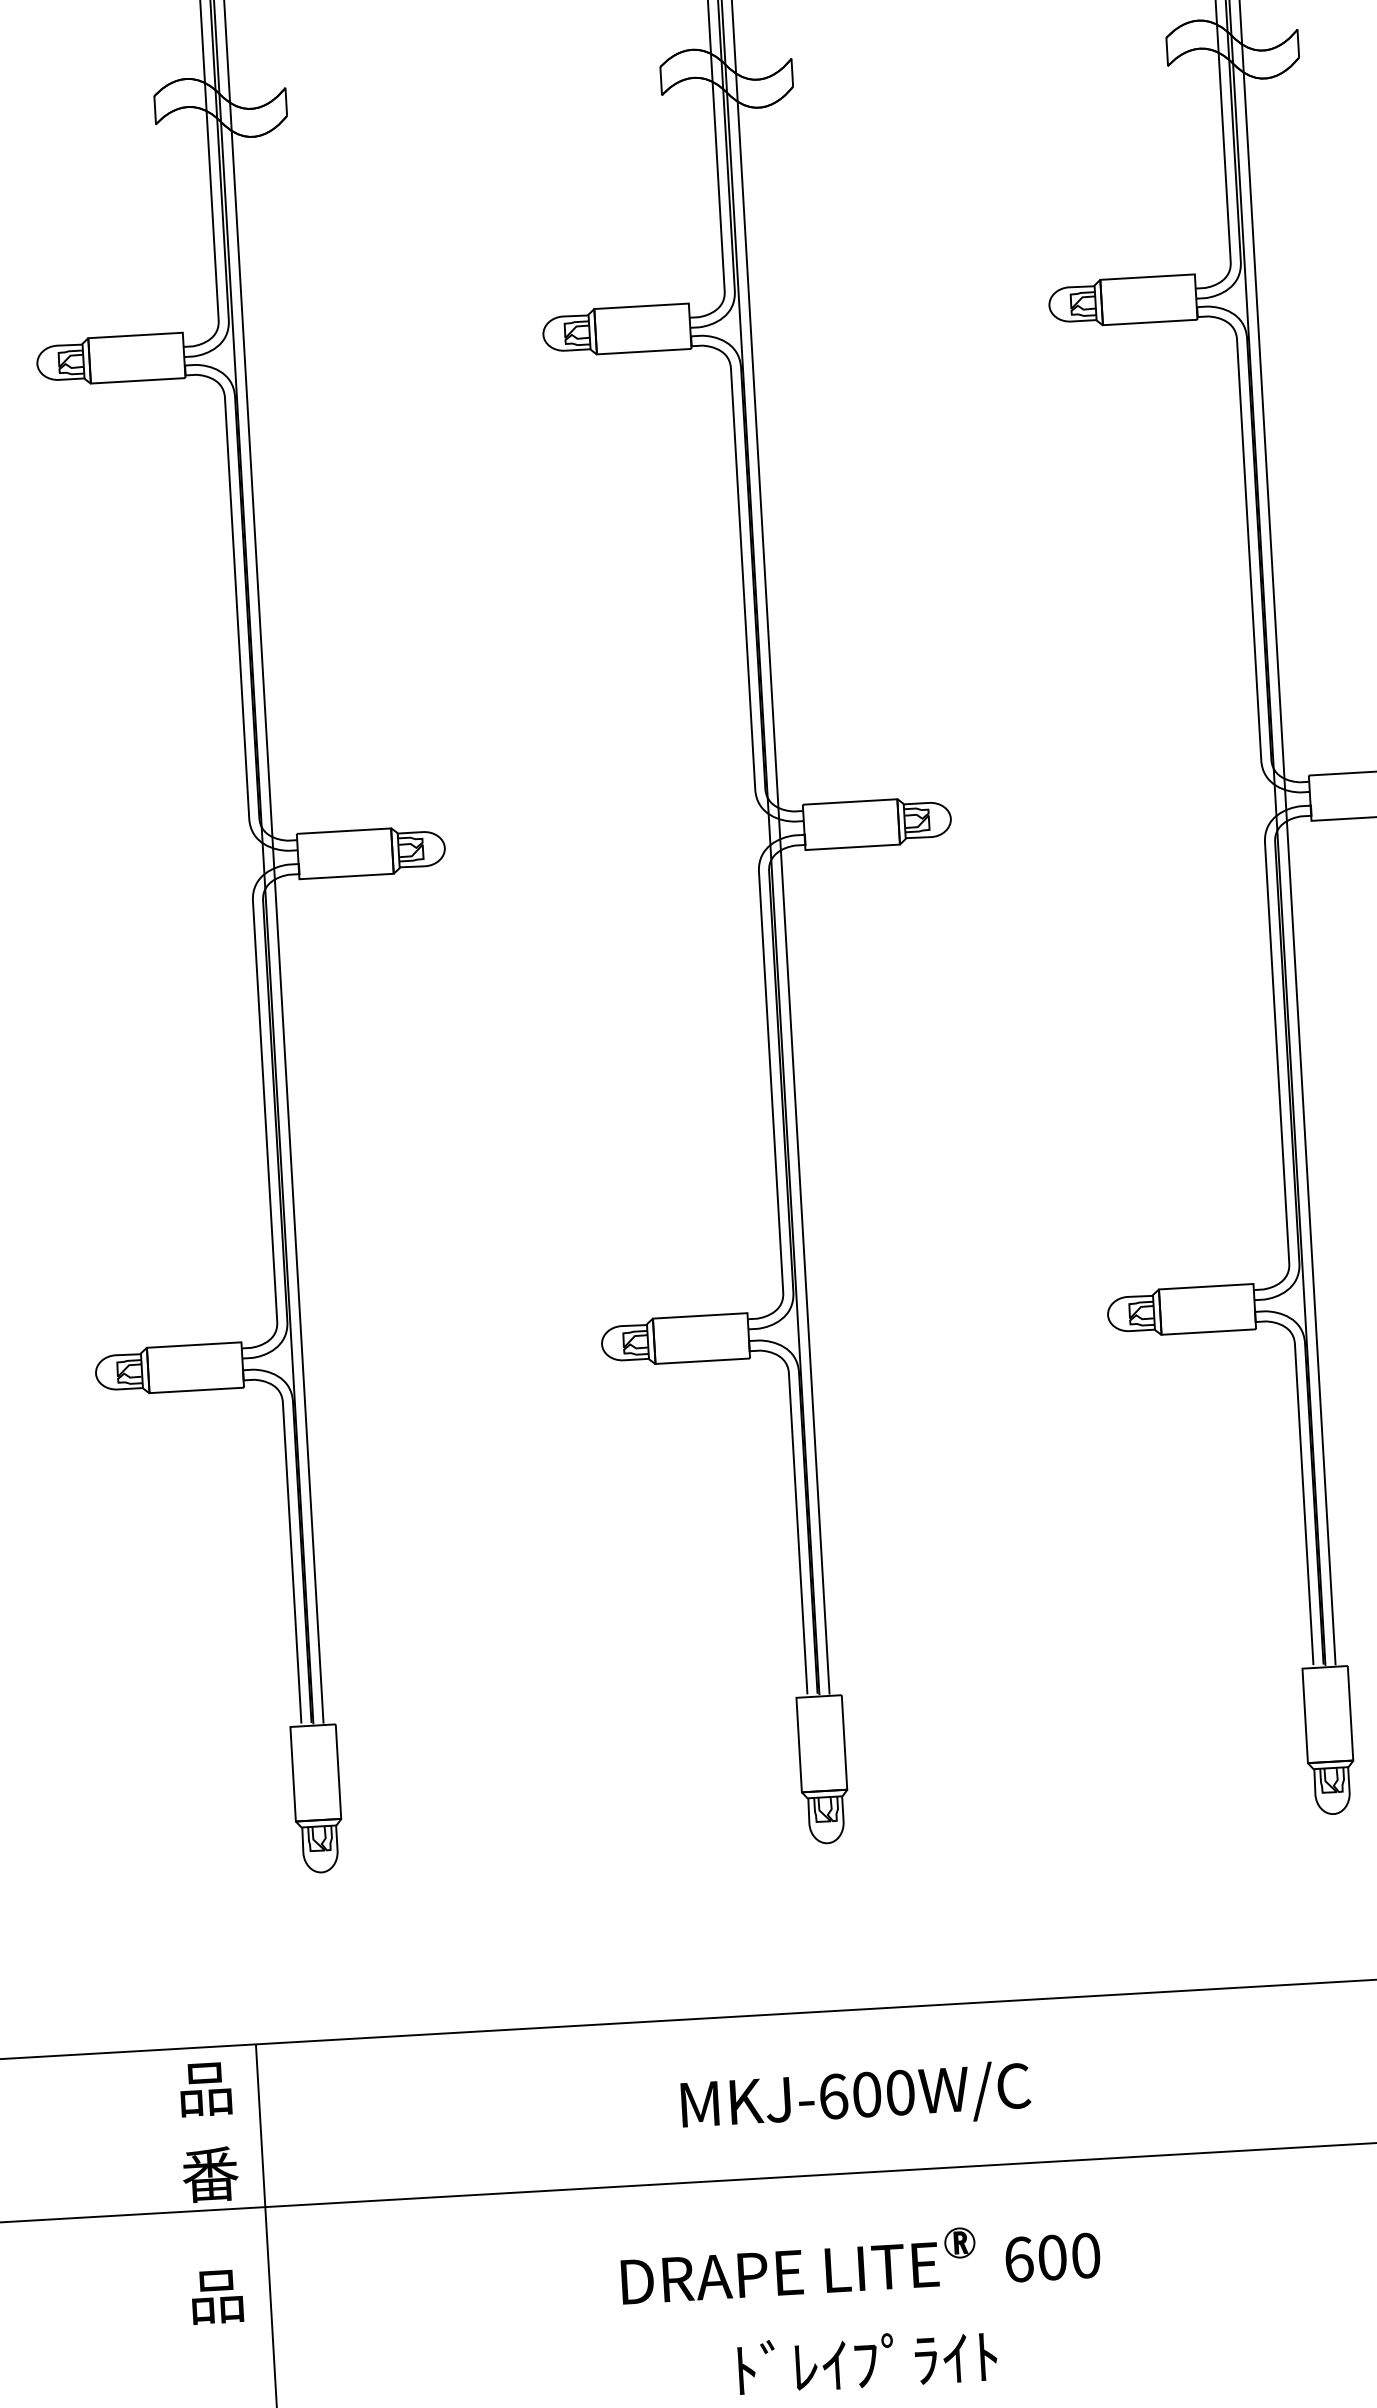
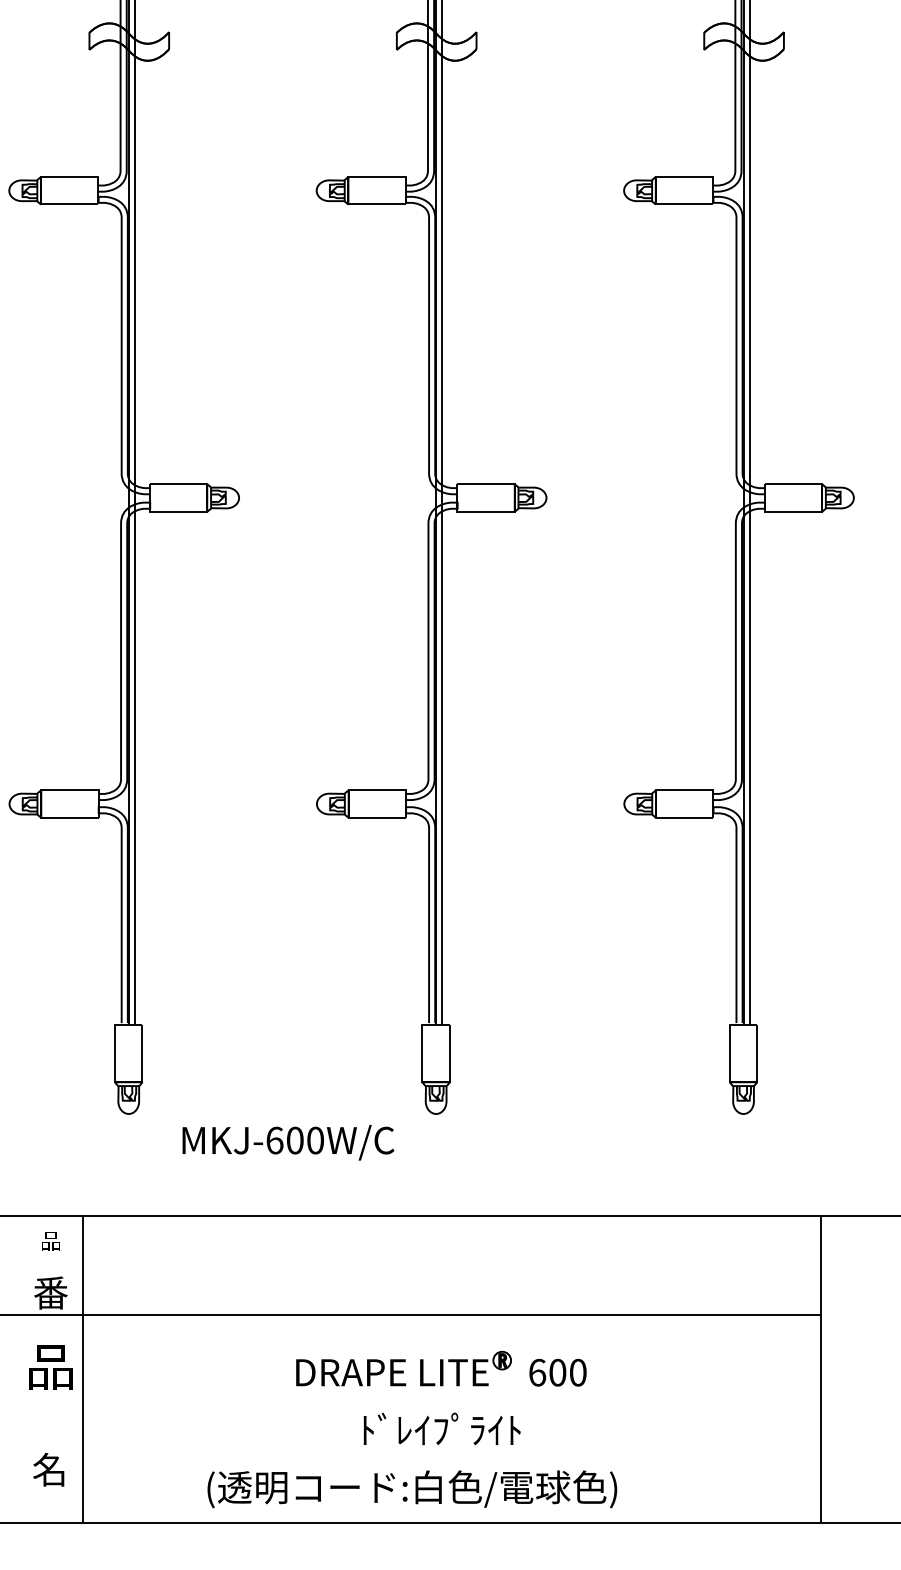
part: (204, 2089) -> (50, 1241), size x0.6
text: (856, 2098) -> (288, 1142), moved
part: (216, 2297) -> (50, 1367), size x1.4

